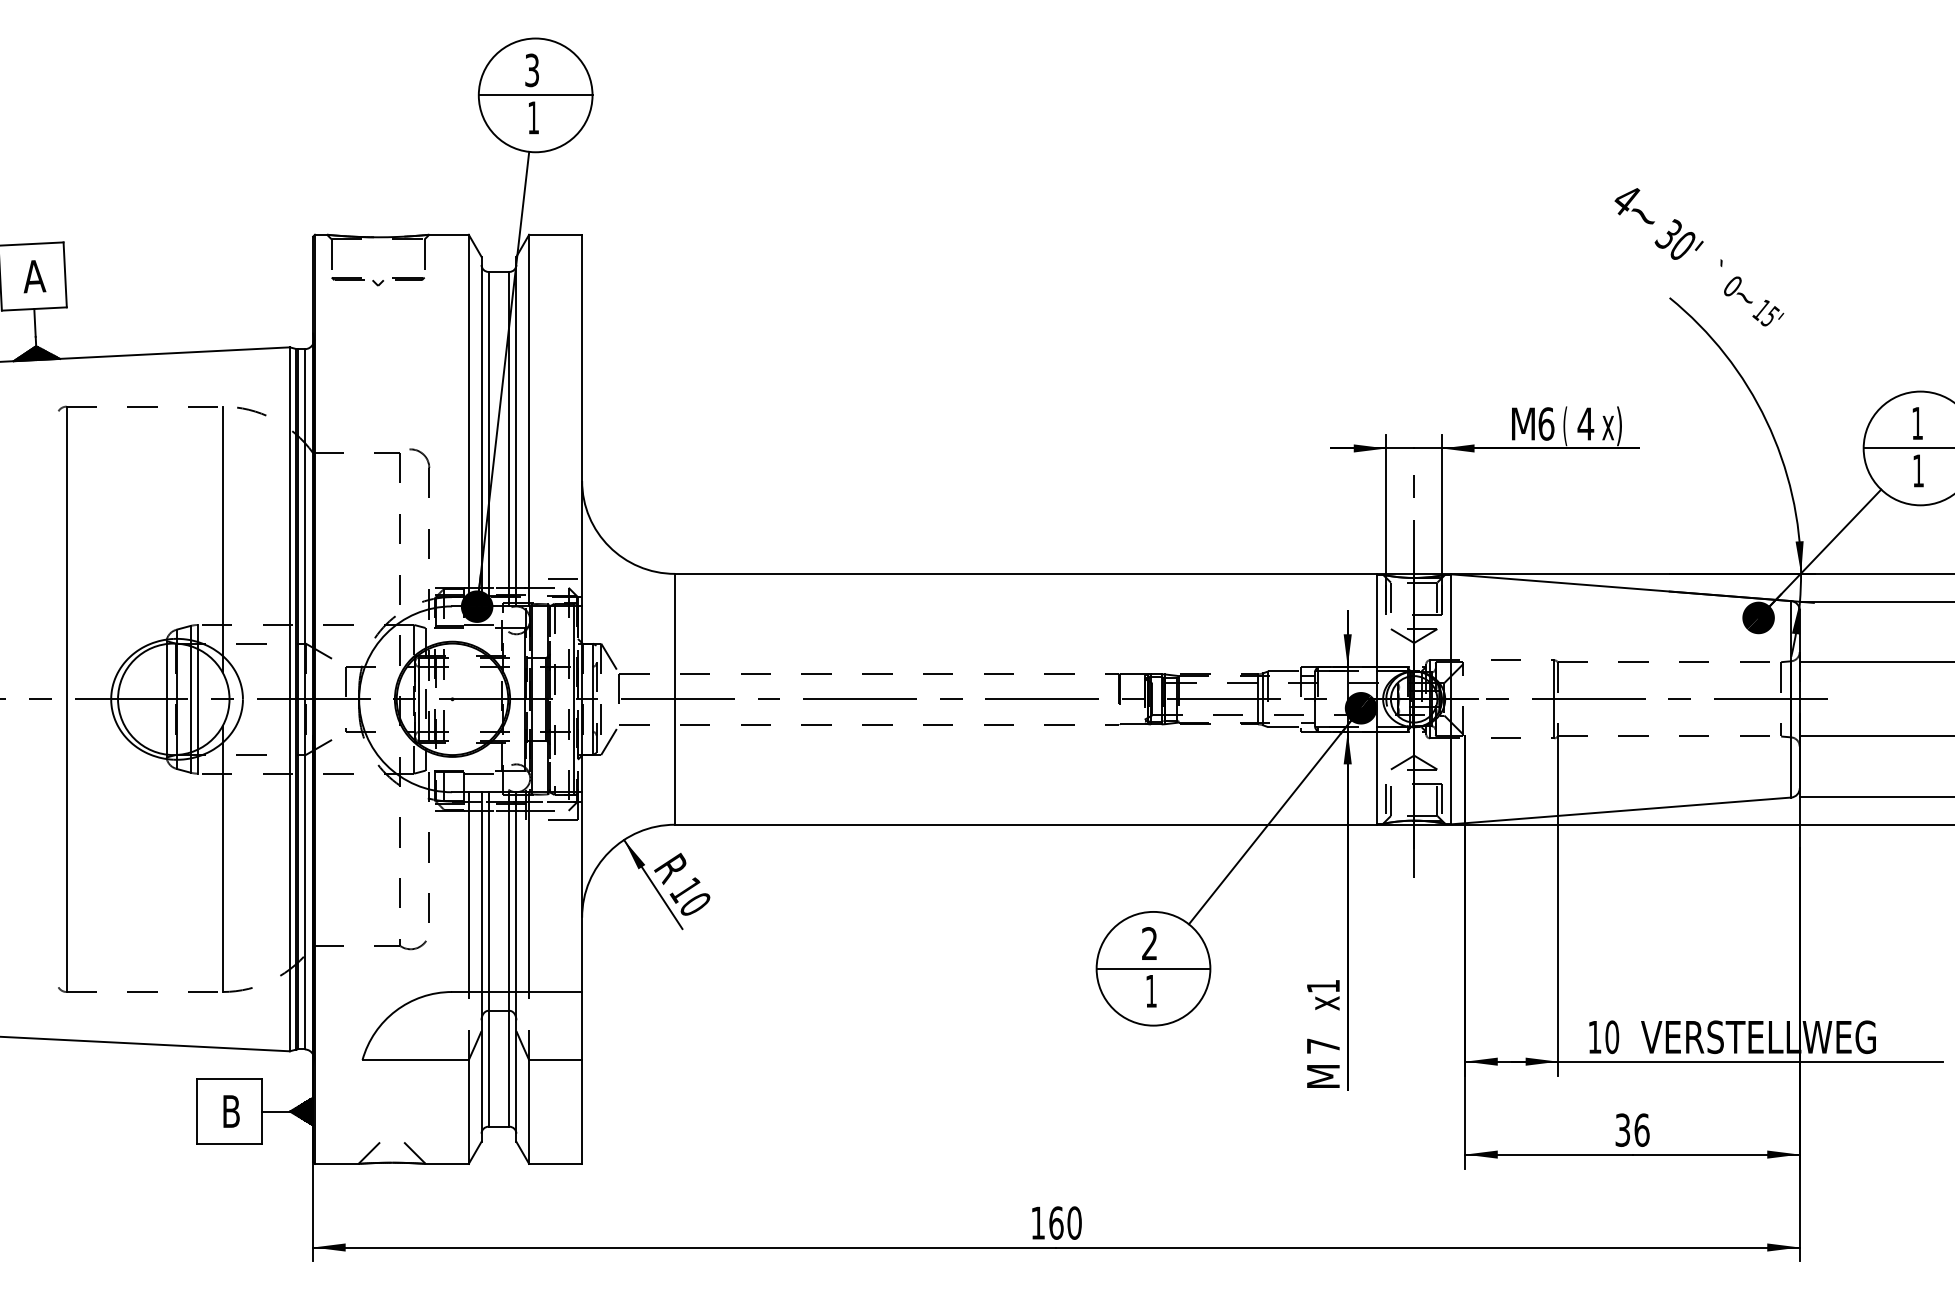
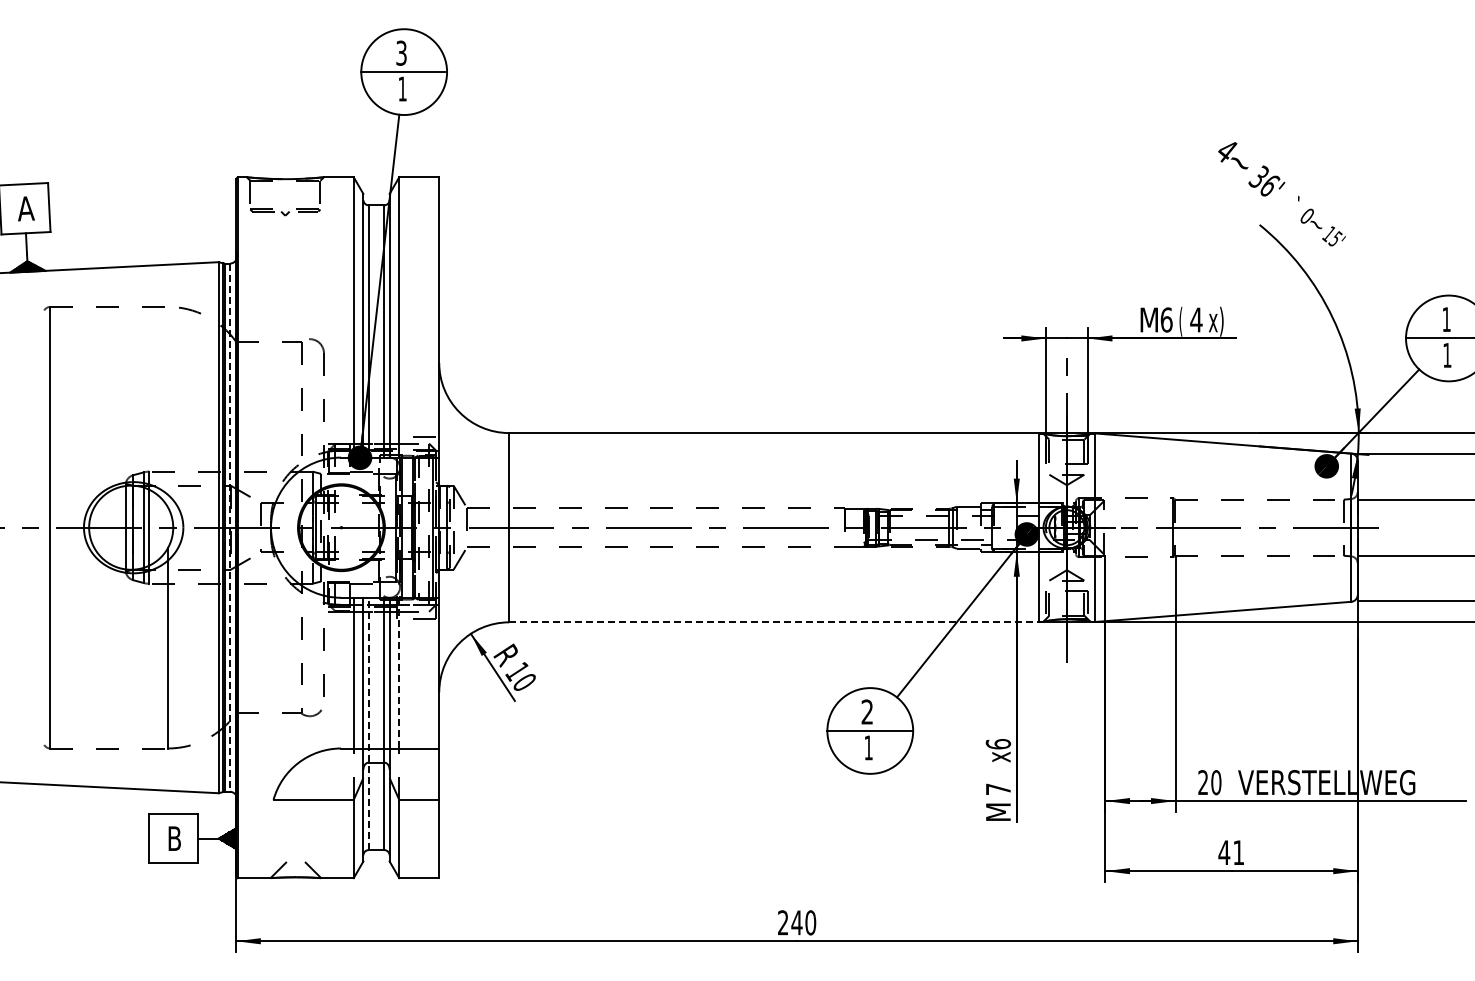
text: (1684, 245) -> (1270, 185), 30' -> 36'
line: (223, 538) -> (168, 406), removed
line: (305, 700) -> (230, 528), solid -> dashed
line: (1026, 824) -> (774, 622), solid -> dashed
line: (529, 892) -> (399, 673), solid -> dashed
line: (488, 958) -> (368, 723), solid -> dashed
text: (1323, 986) -> (998, 744), x1 -> x6
text: (1593, 1037) -> (1202, 782), 10 -> 20
text: (1632, 1129) -> (1231, 852), 36 -> 41
text: (1047, 1222) -> (790, 922), 160 -> 240

